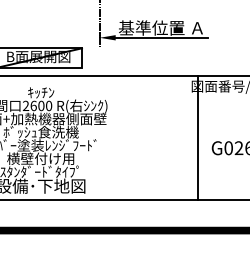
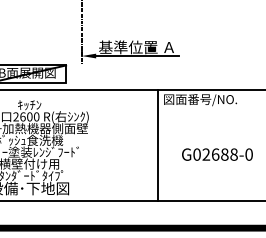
line: (197, 137) -> (157, 145), moved

